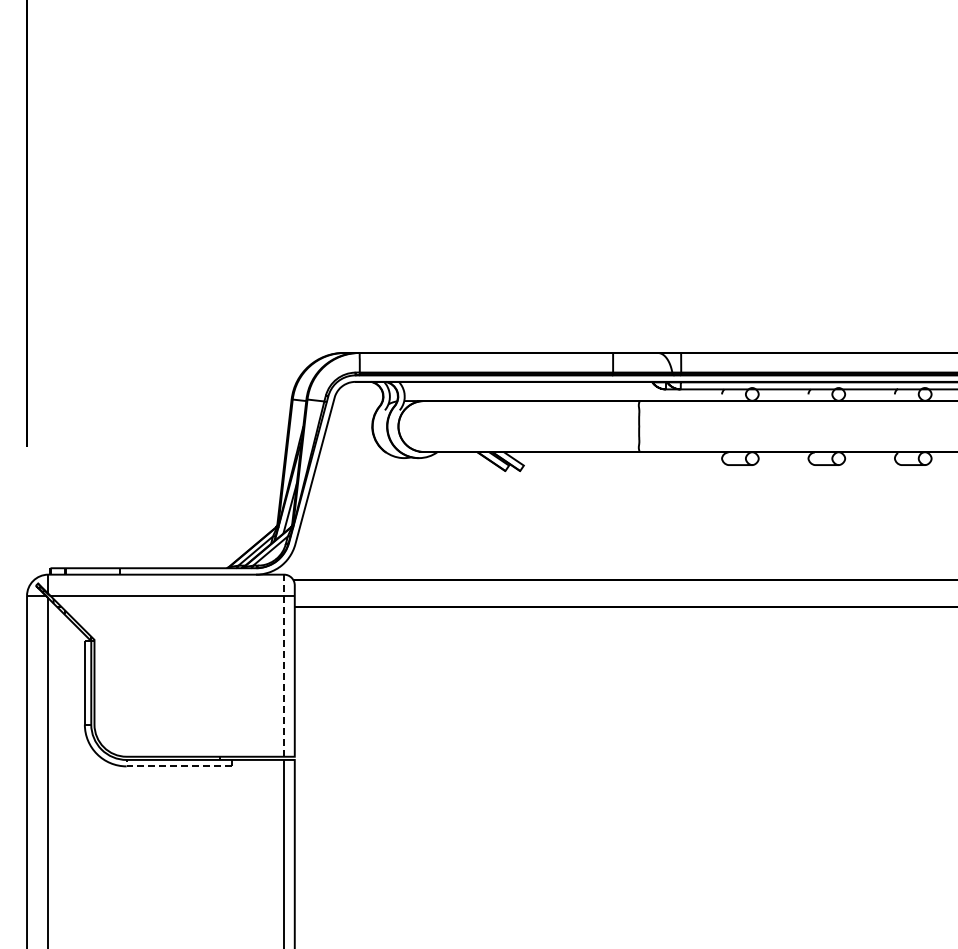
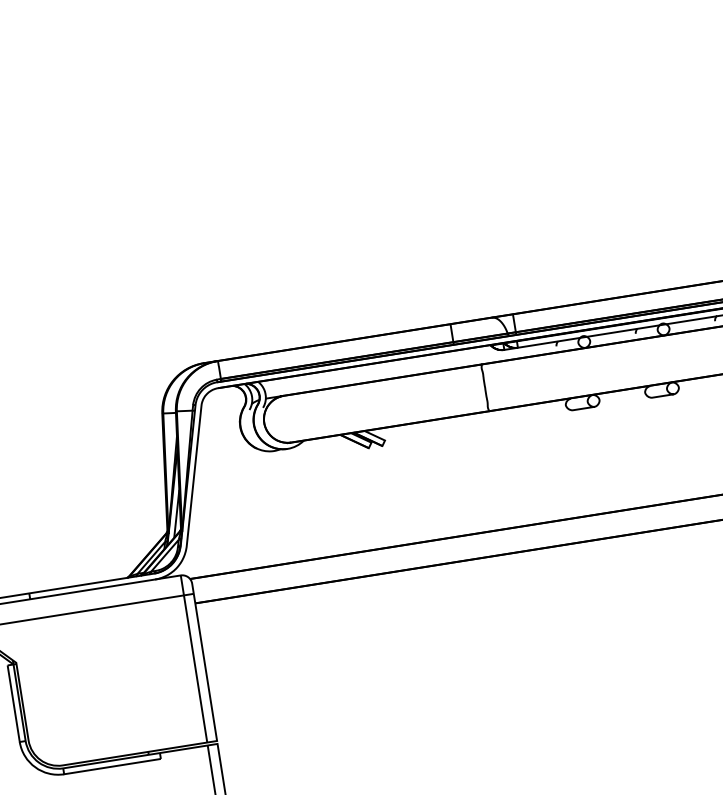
line: (284, 665) -> (194, 658), dashed -> solid
line: (175, 766) -> (109, 767), dashed -> solid

